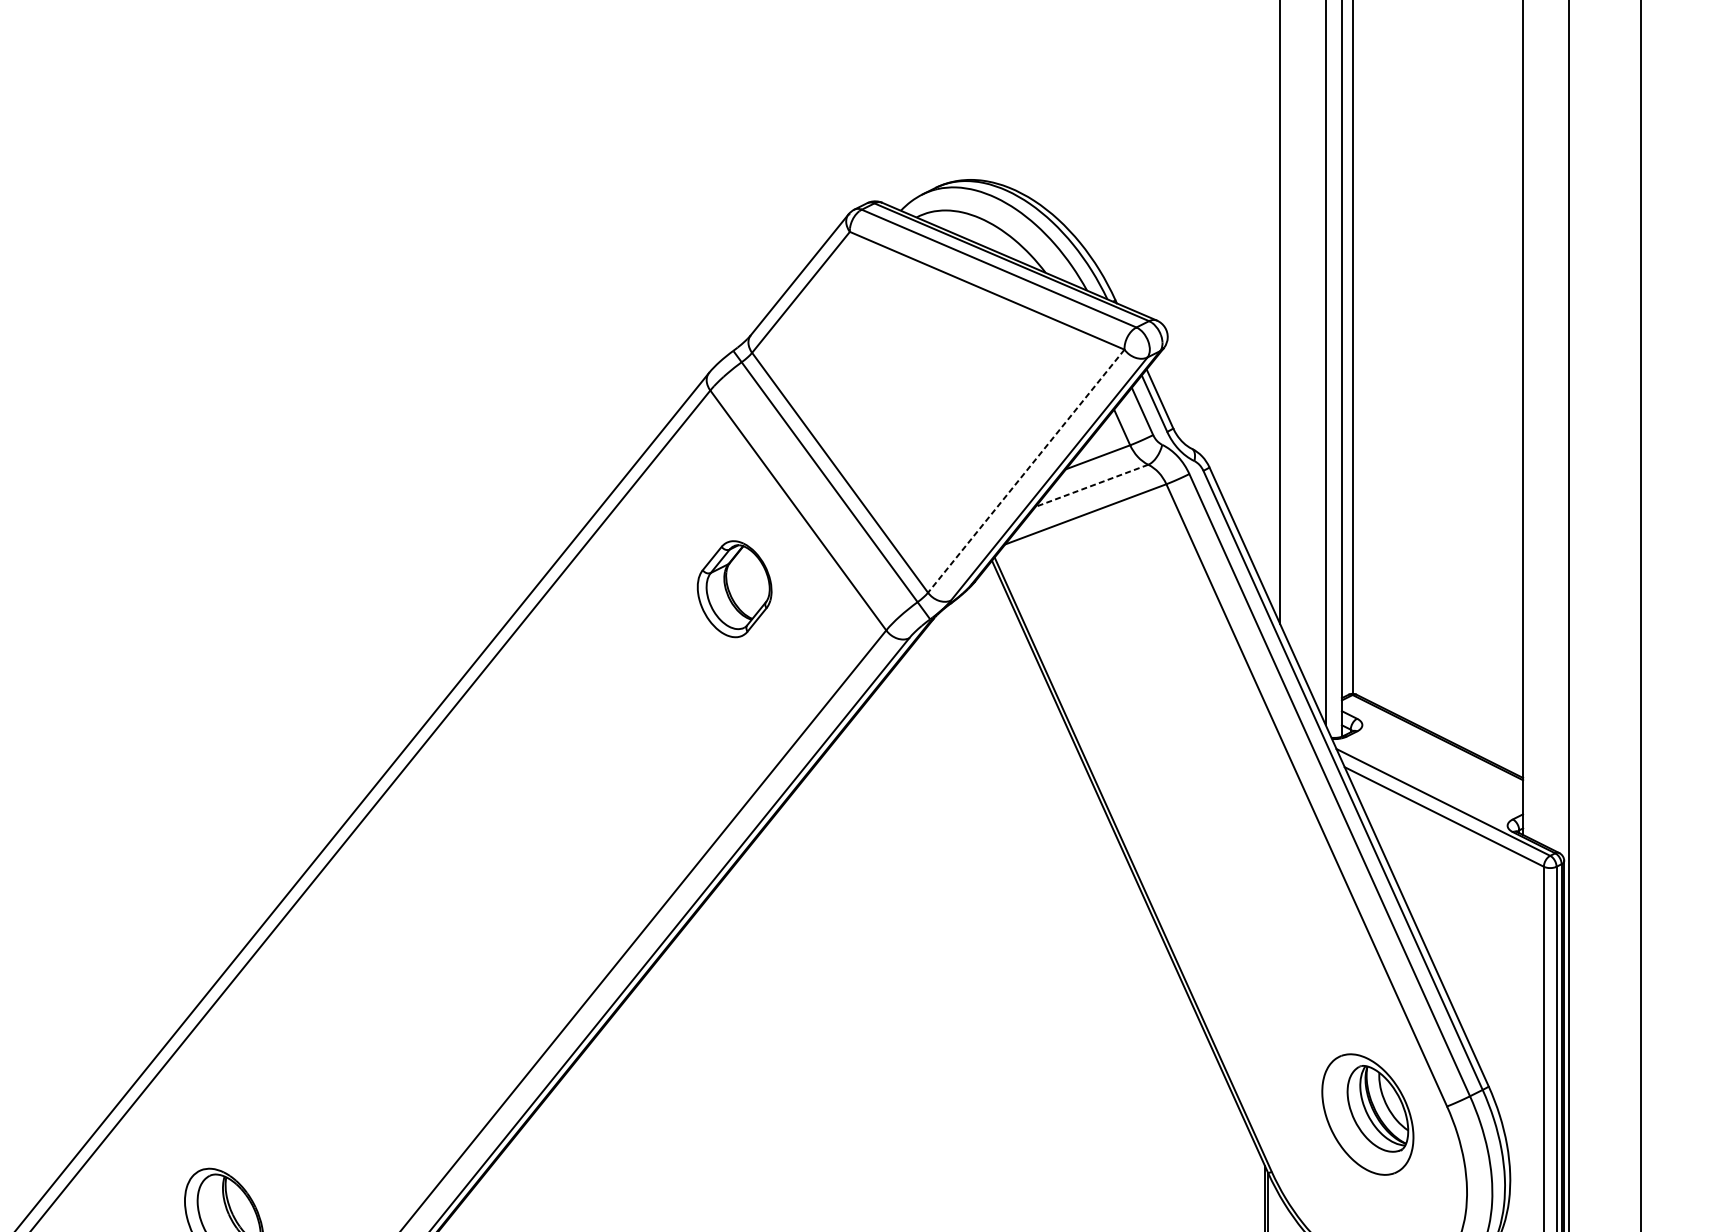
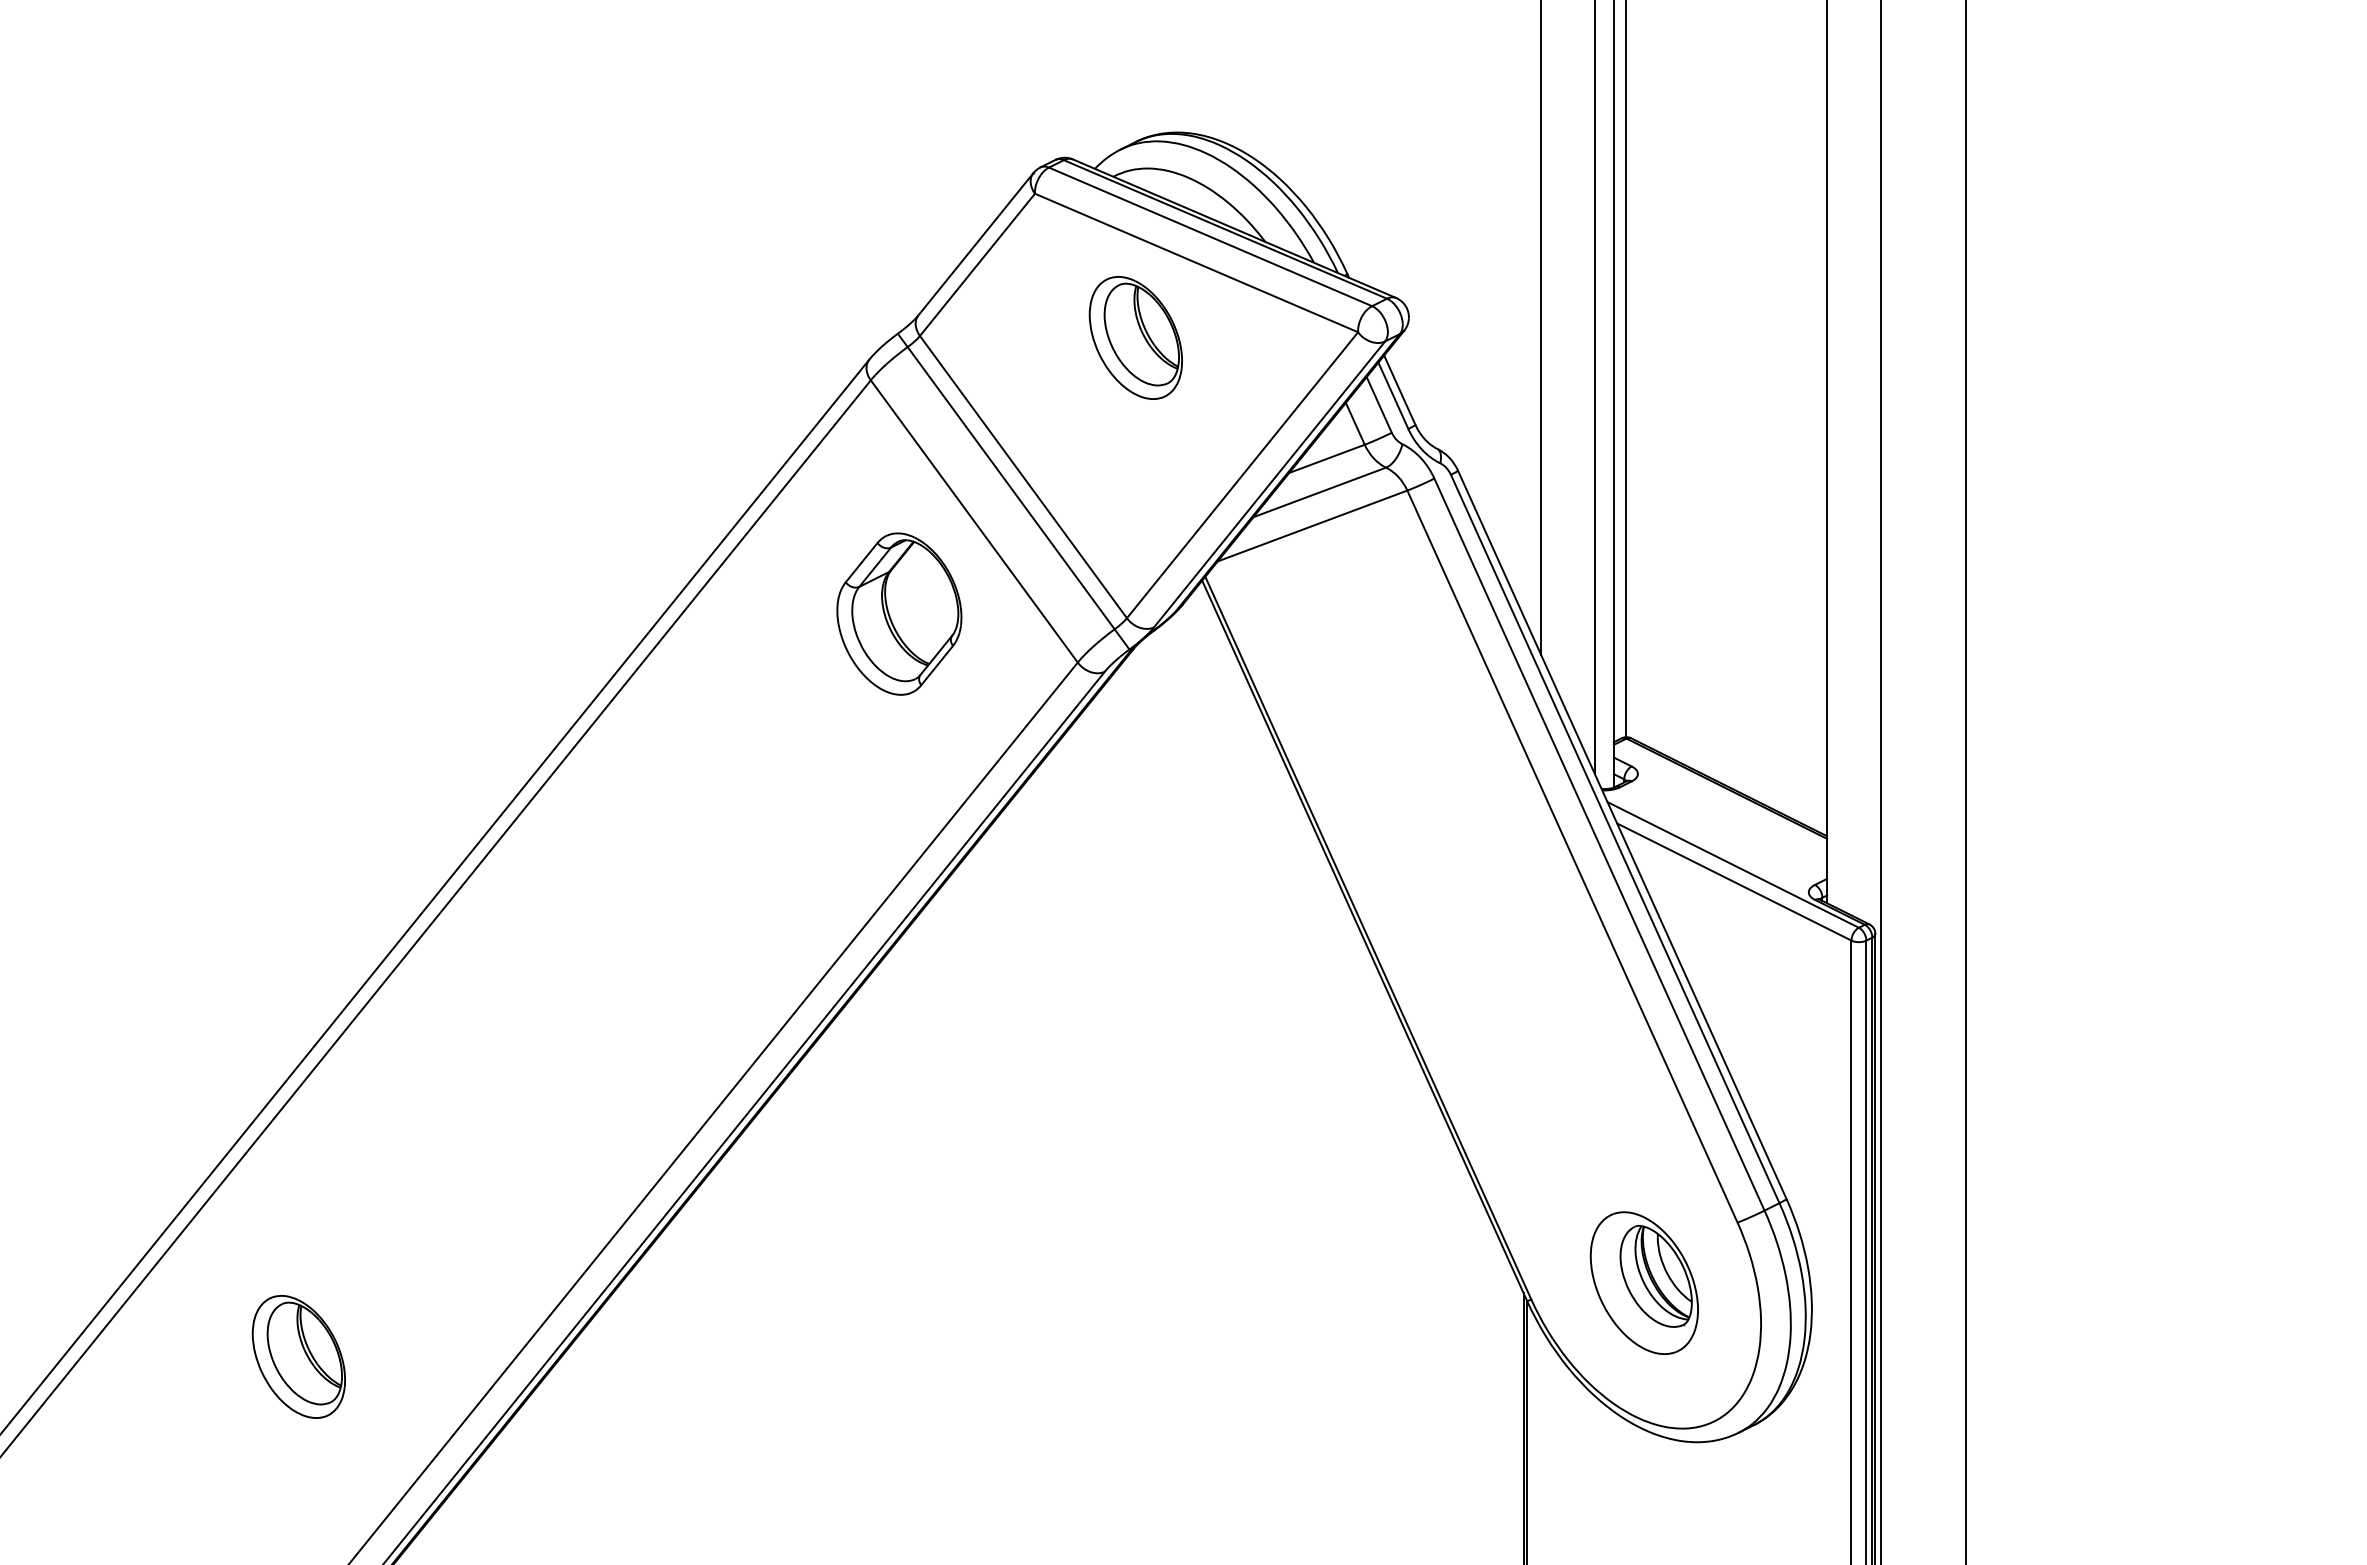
part: (935, 354) -> (1135, 337), added
line: (1026, 471) -> (1242, 475), dashed -> solid
line: (1091, 485) -> (1319, 492), dashed -> solid
part: (734, 588) -> (899, 613), size x1.43
part: (1367, 1114) -> (1643, 1282), moved

